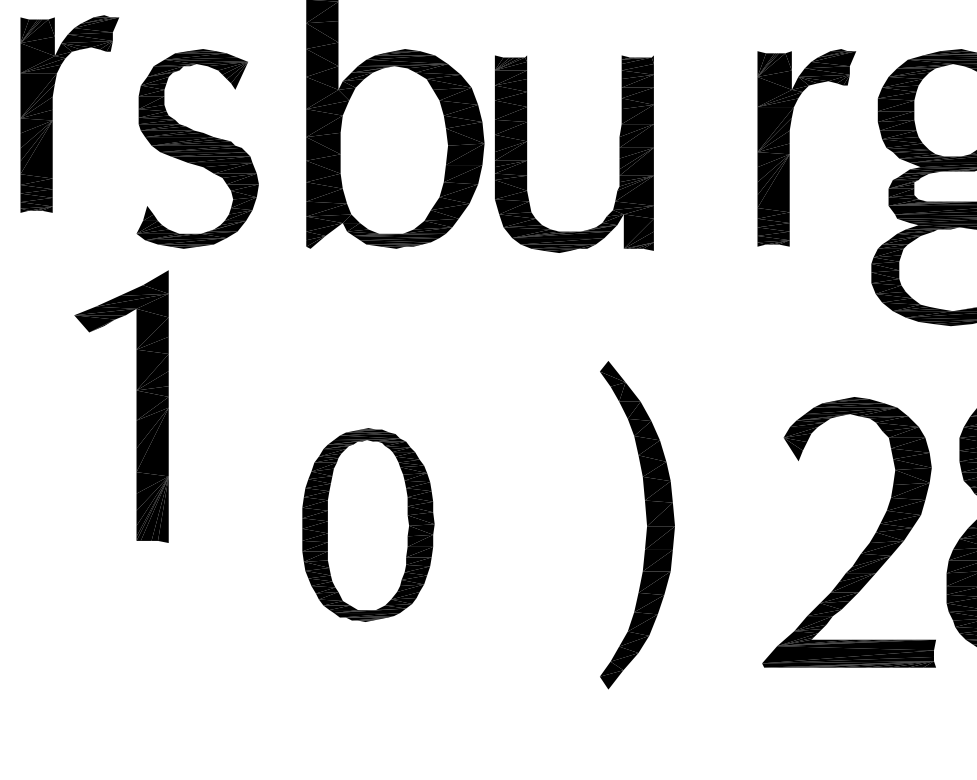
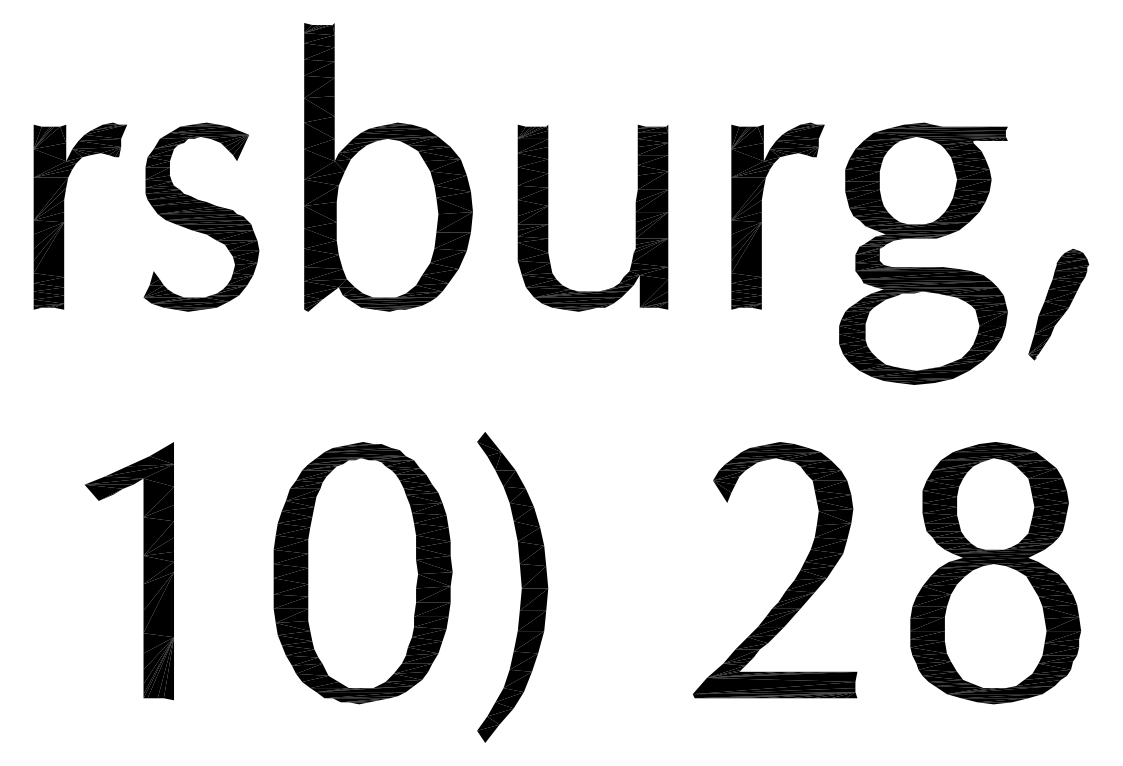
part: (53, 113) -> (64, 215), moved
part: (619, 153) -> (635, 217), moved
part: (136, 406) -> (143, 571), moved
part: (367, 525) -> (362, 573), size x1.43
part: (646, 525) -> (521, 587), moved
part: (866, 546) -> (791, 583), moved

